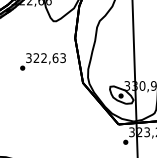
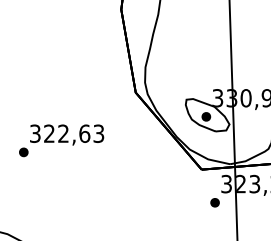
text: (42, 61) -> (60, 140), moved

